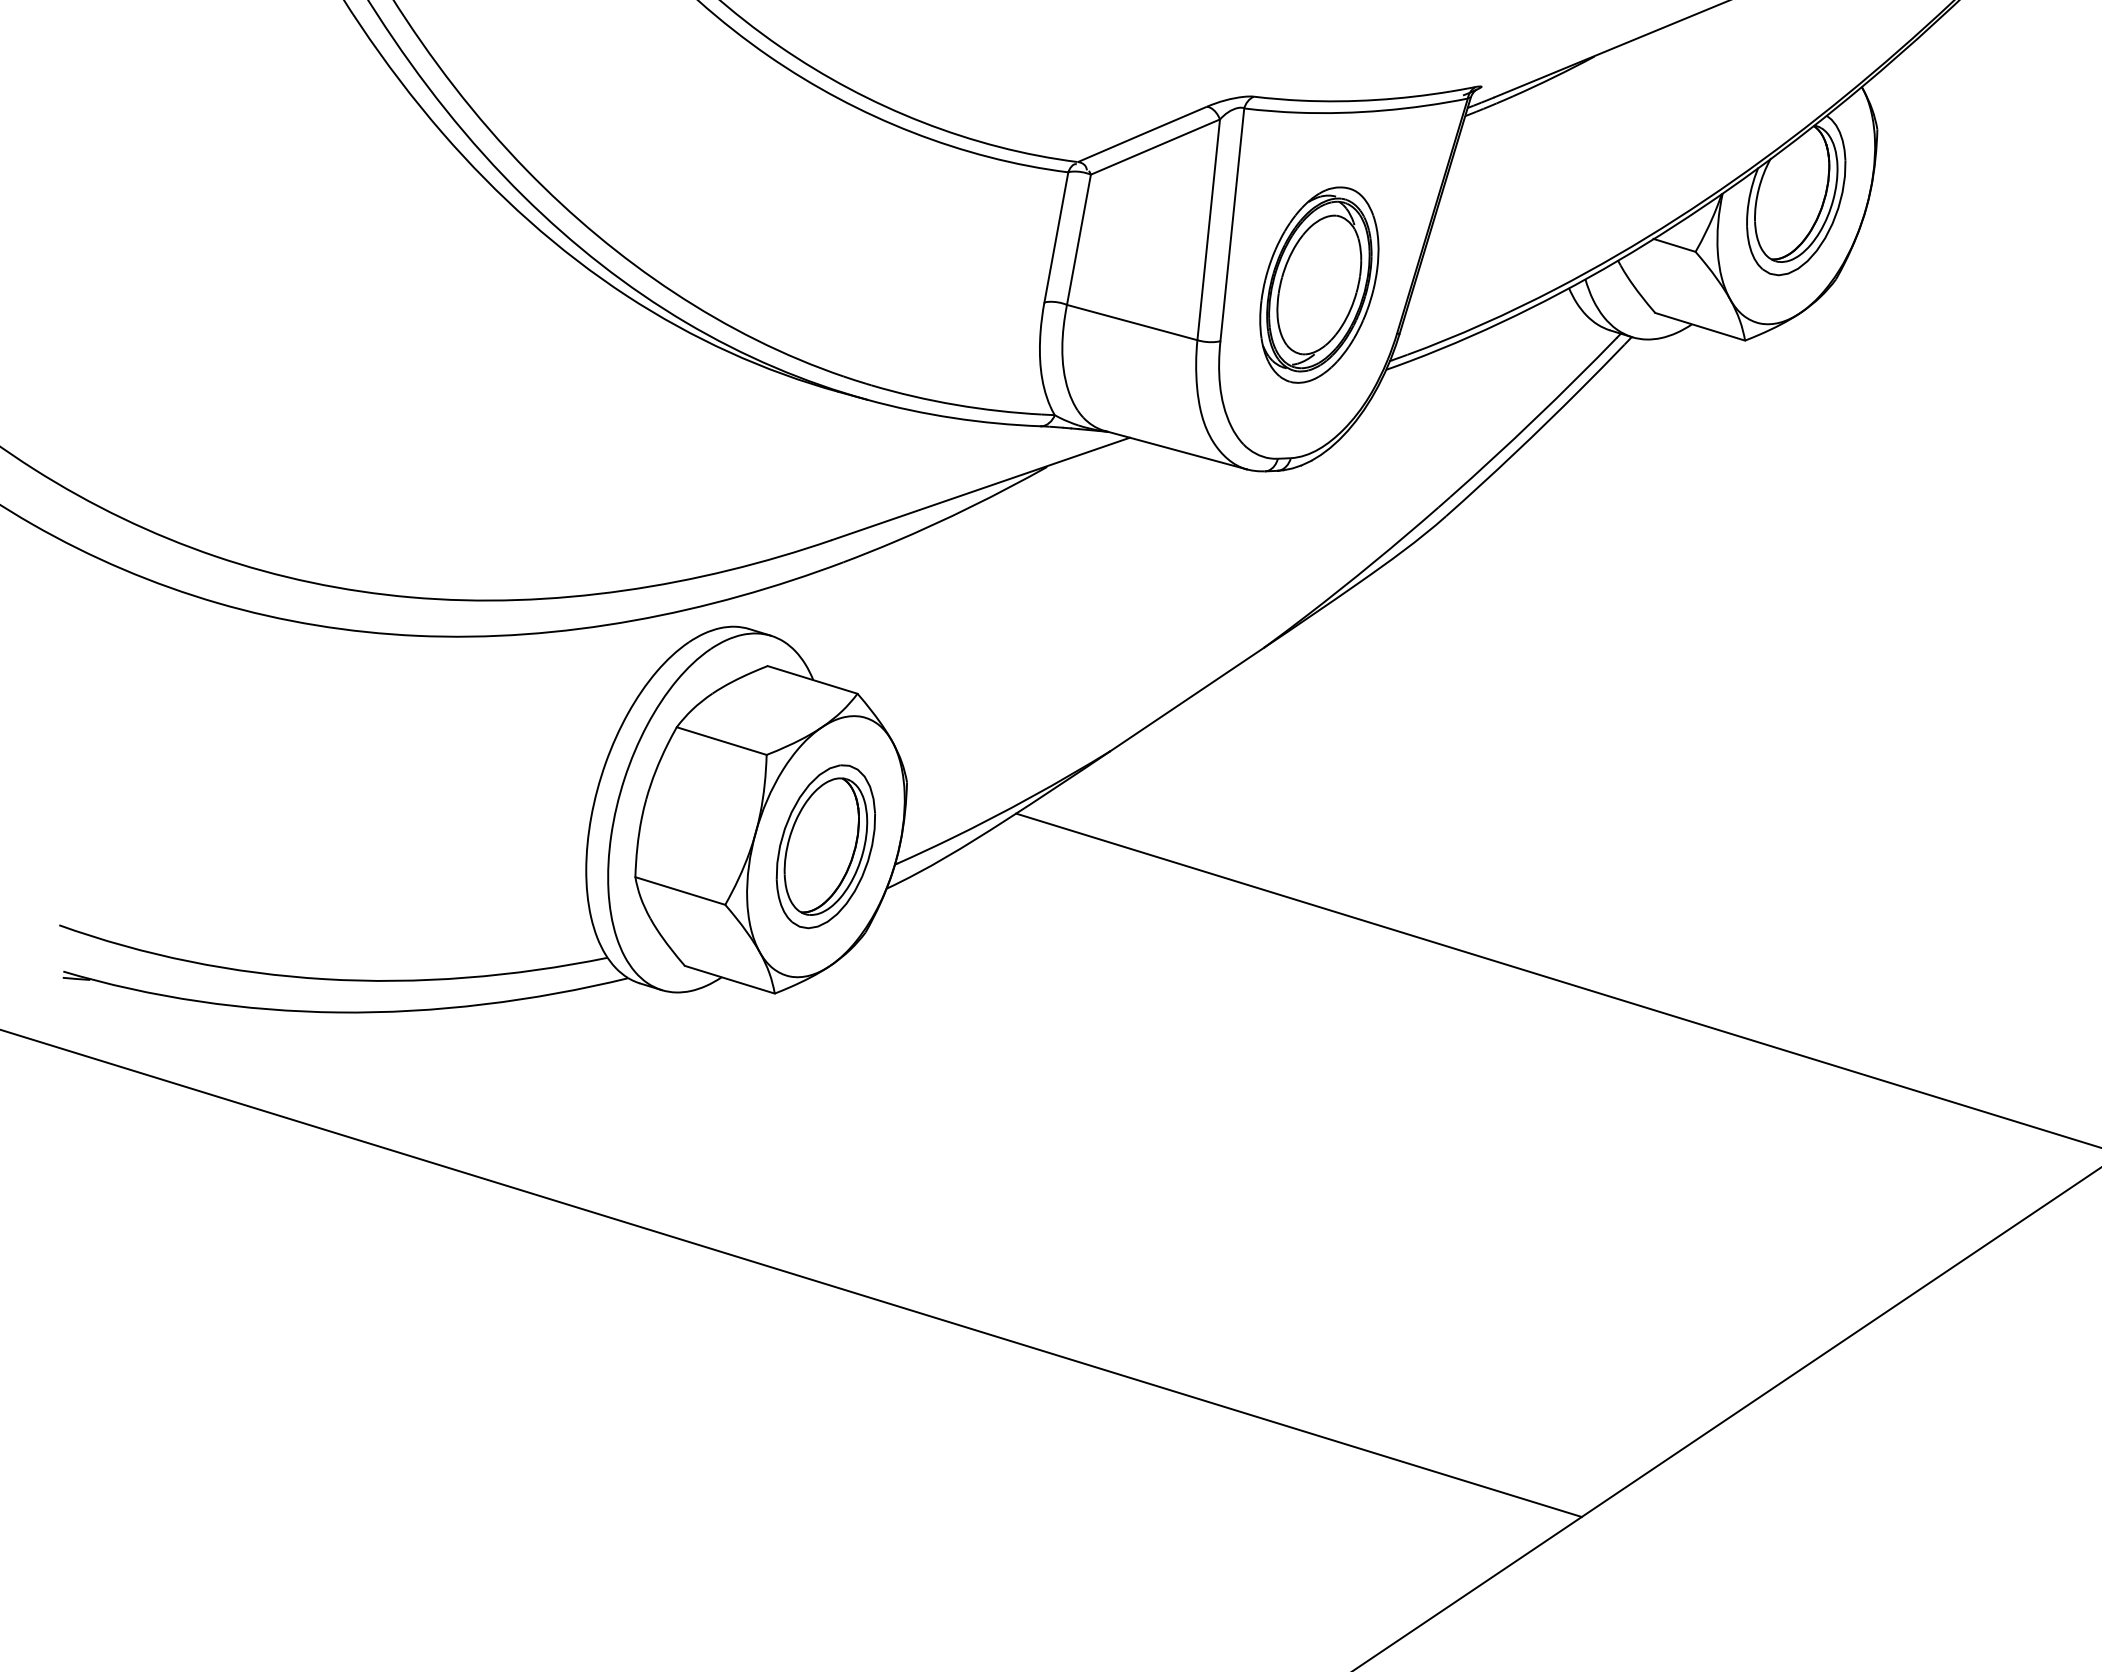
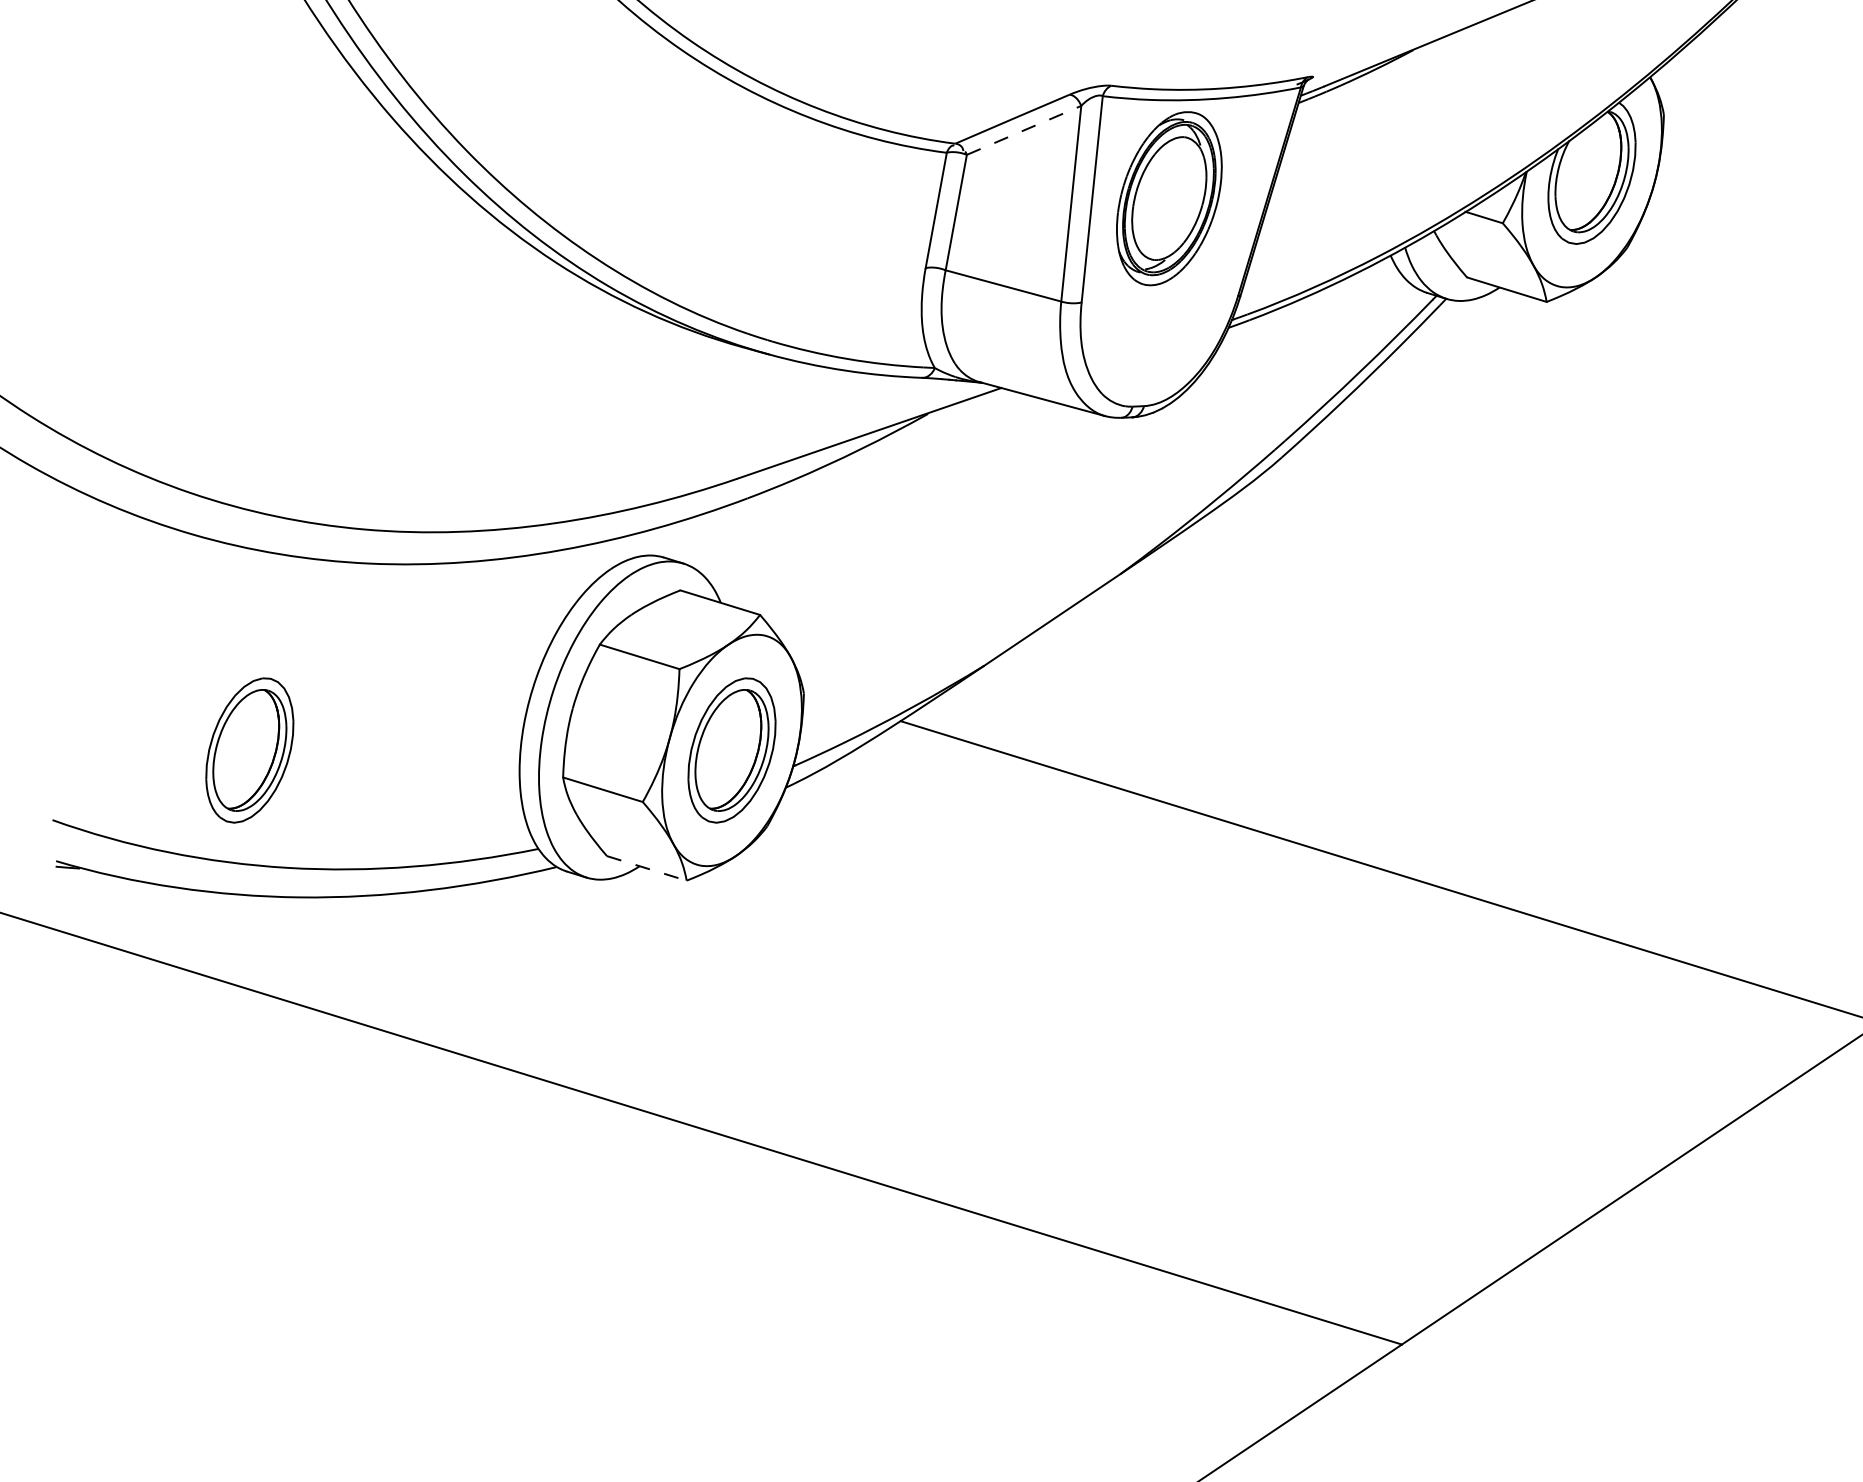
line: (1155, 146) -> (1024, 129), solid -> dashed
part: (1319, 284) -> (1169, 198), moved
part: (281, 846) -> (249, 750), added
line: (730, 979) -> (647, 868), solid -> dashed

